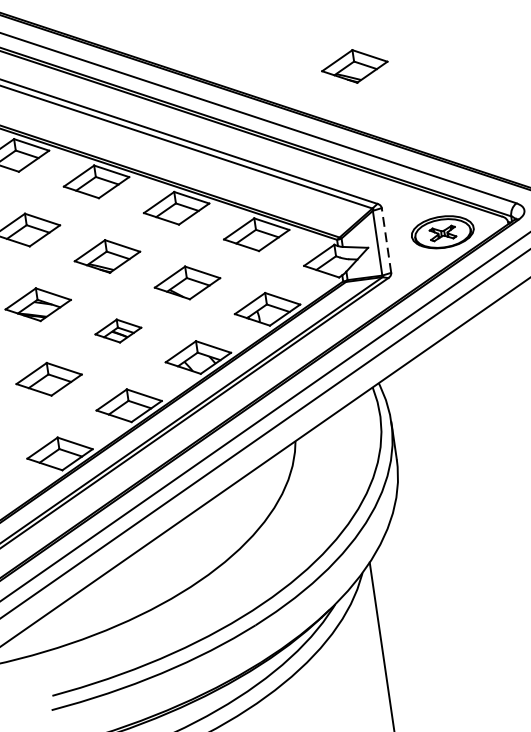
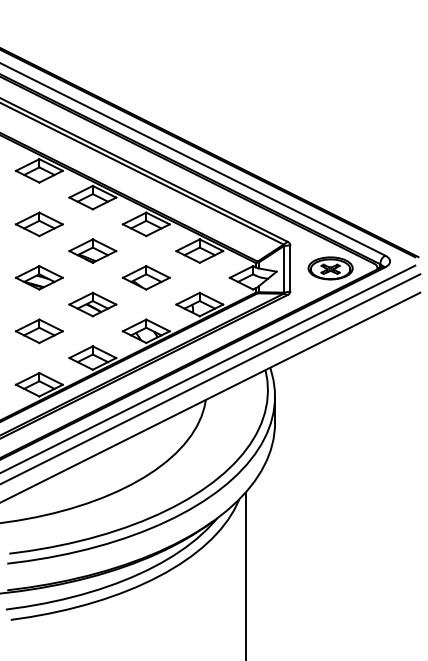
part: (354, 65) -> (285, 142), removed
line: (386, 239) -> (290, 267), dashed -> solid
part: (117, 331) -> (92, 304), size x1.43

